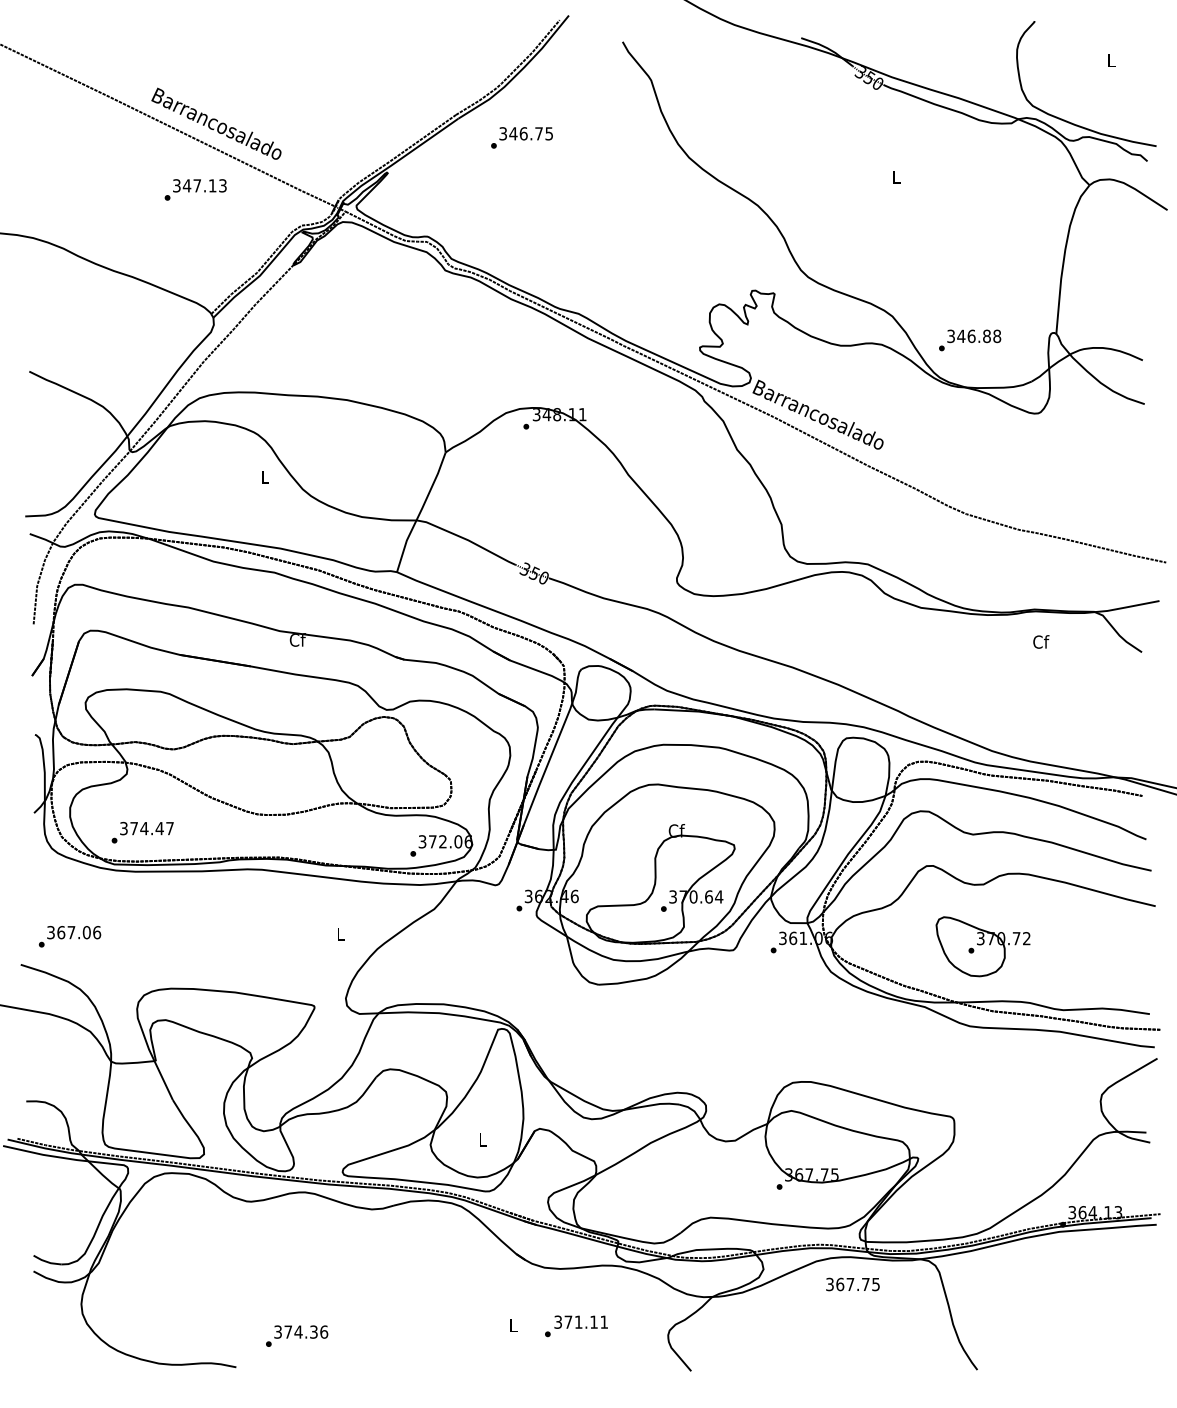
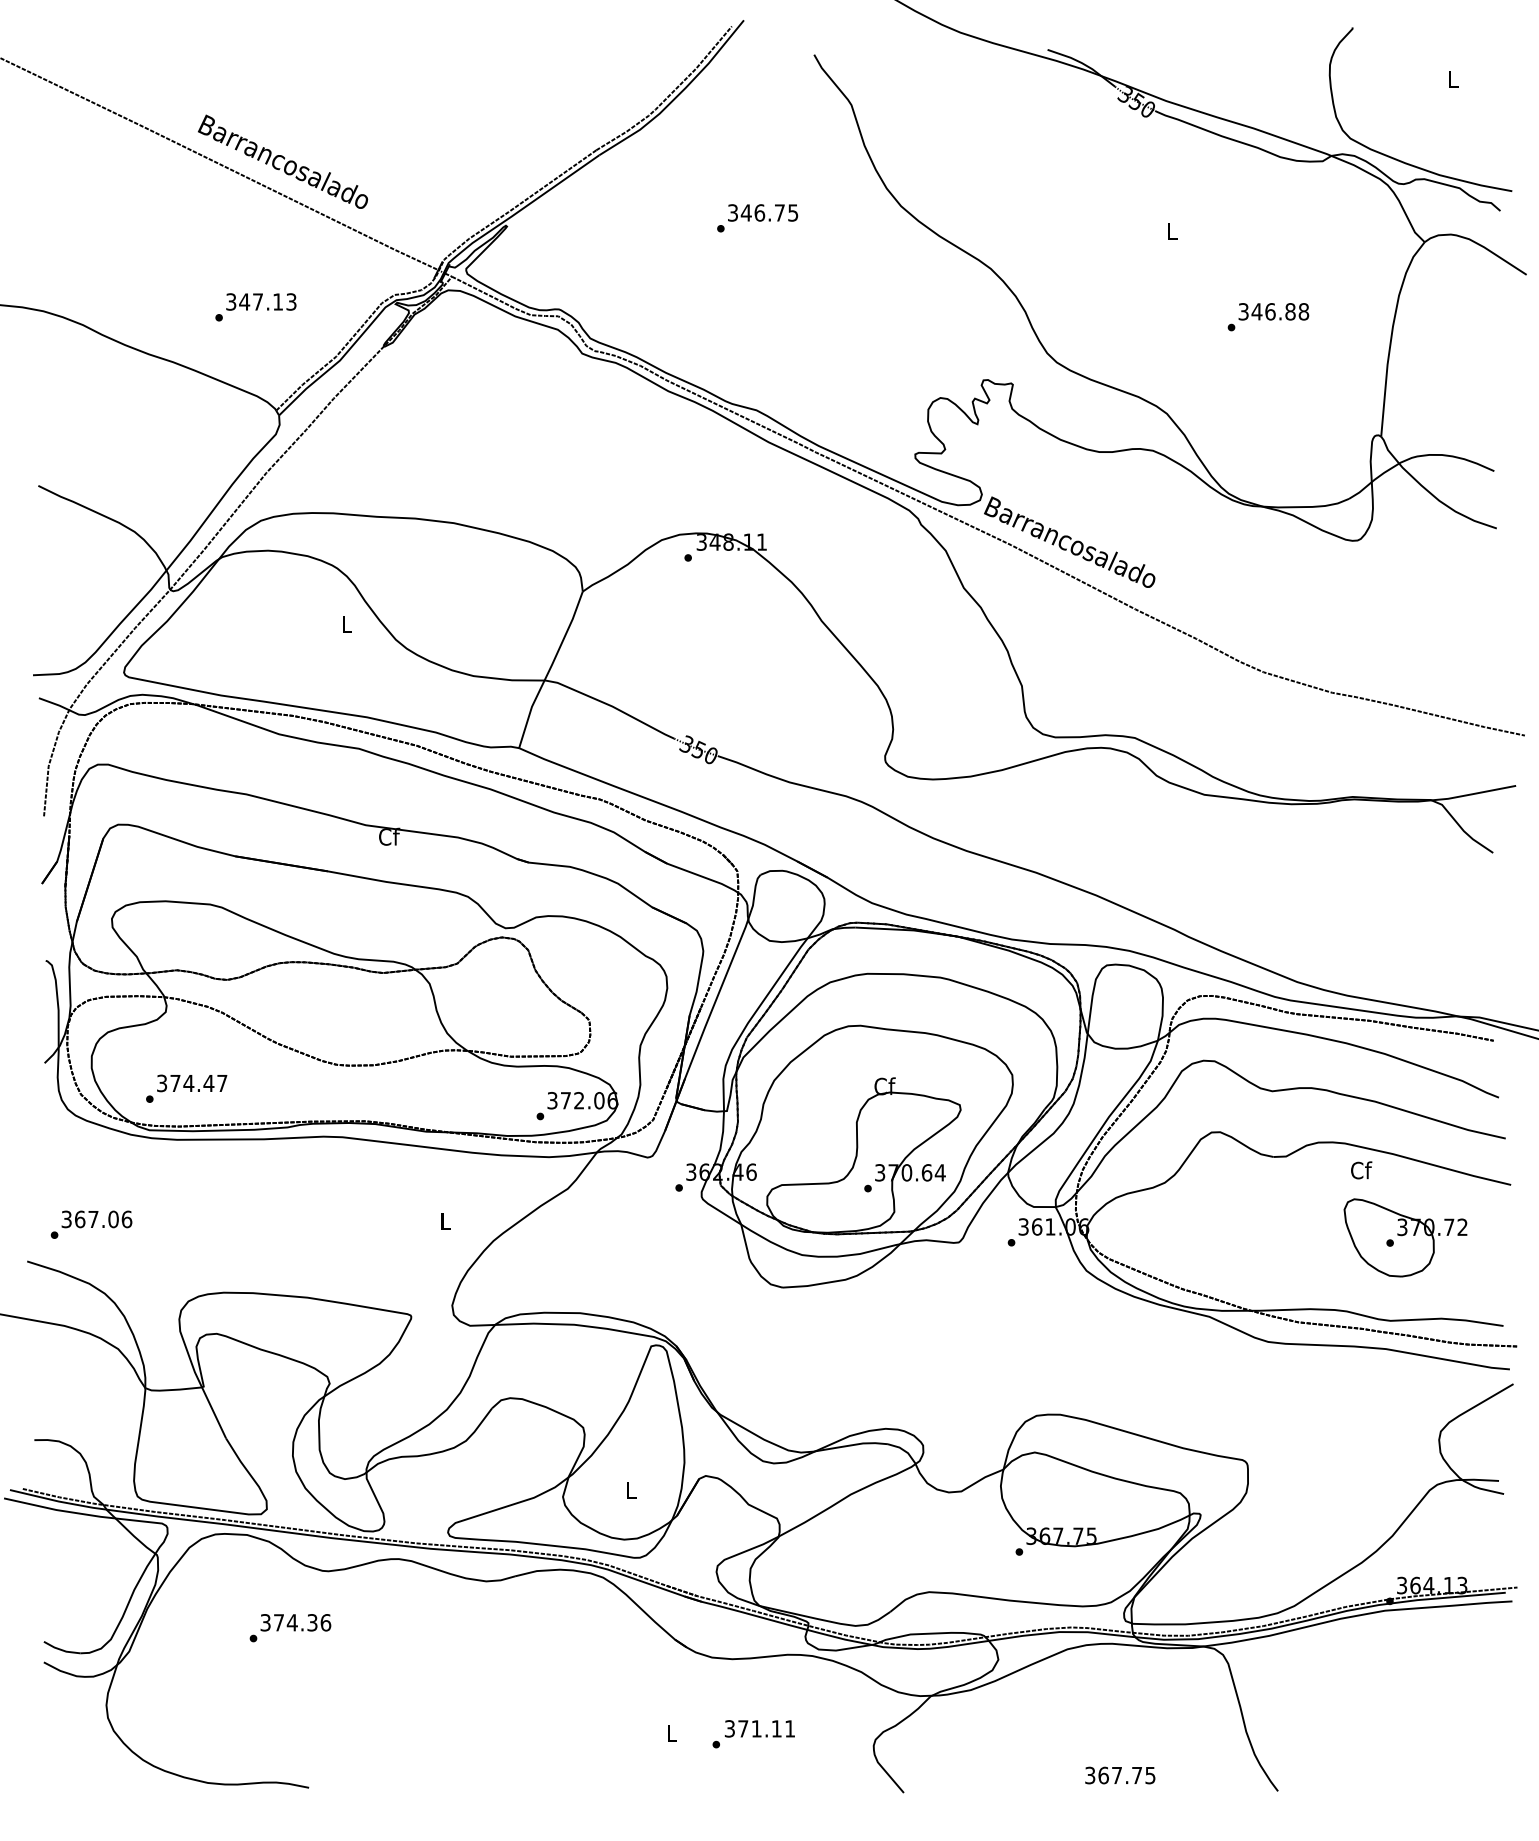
text: (521, 138) -> (757, 218), moved
text: (195, 190) -> (255, 307), moved
text: (970, 340) -> (1268, 317), moved
text: (1041, 642) -> (1361, 1170), moved
part: (983, 946) -> (1405, 1237), moved
text: (853, 1284) -> (1120, 1775), moved
text: (297, 1336) -> (290, 1628), moved

